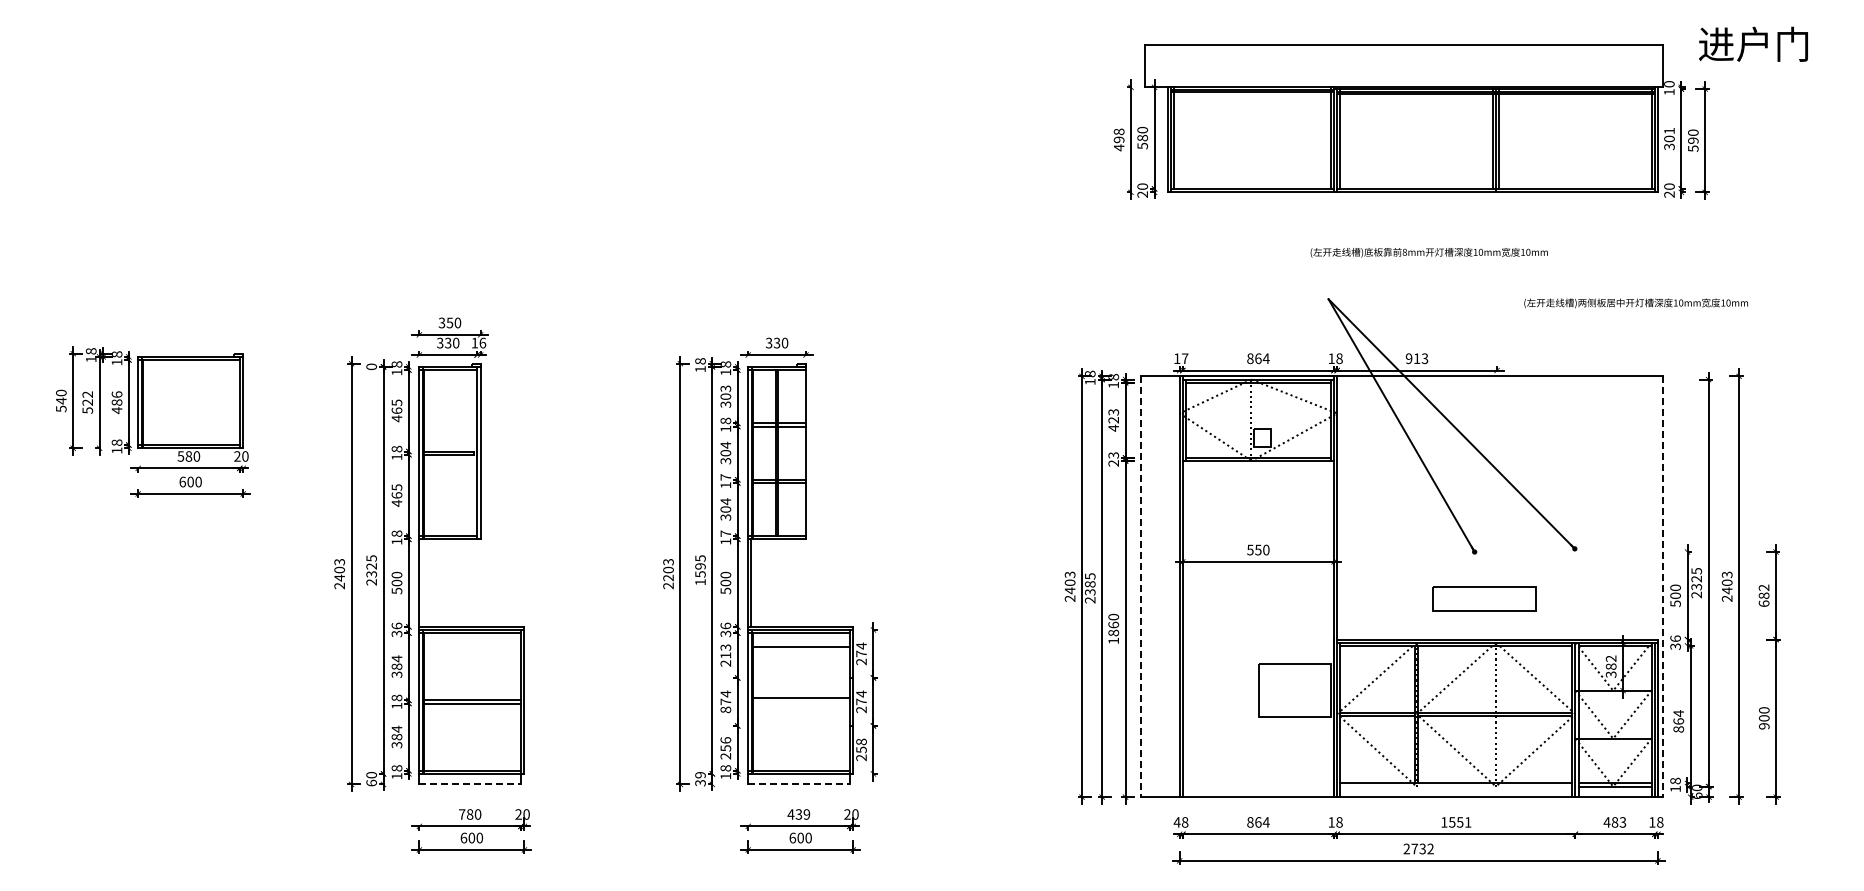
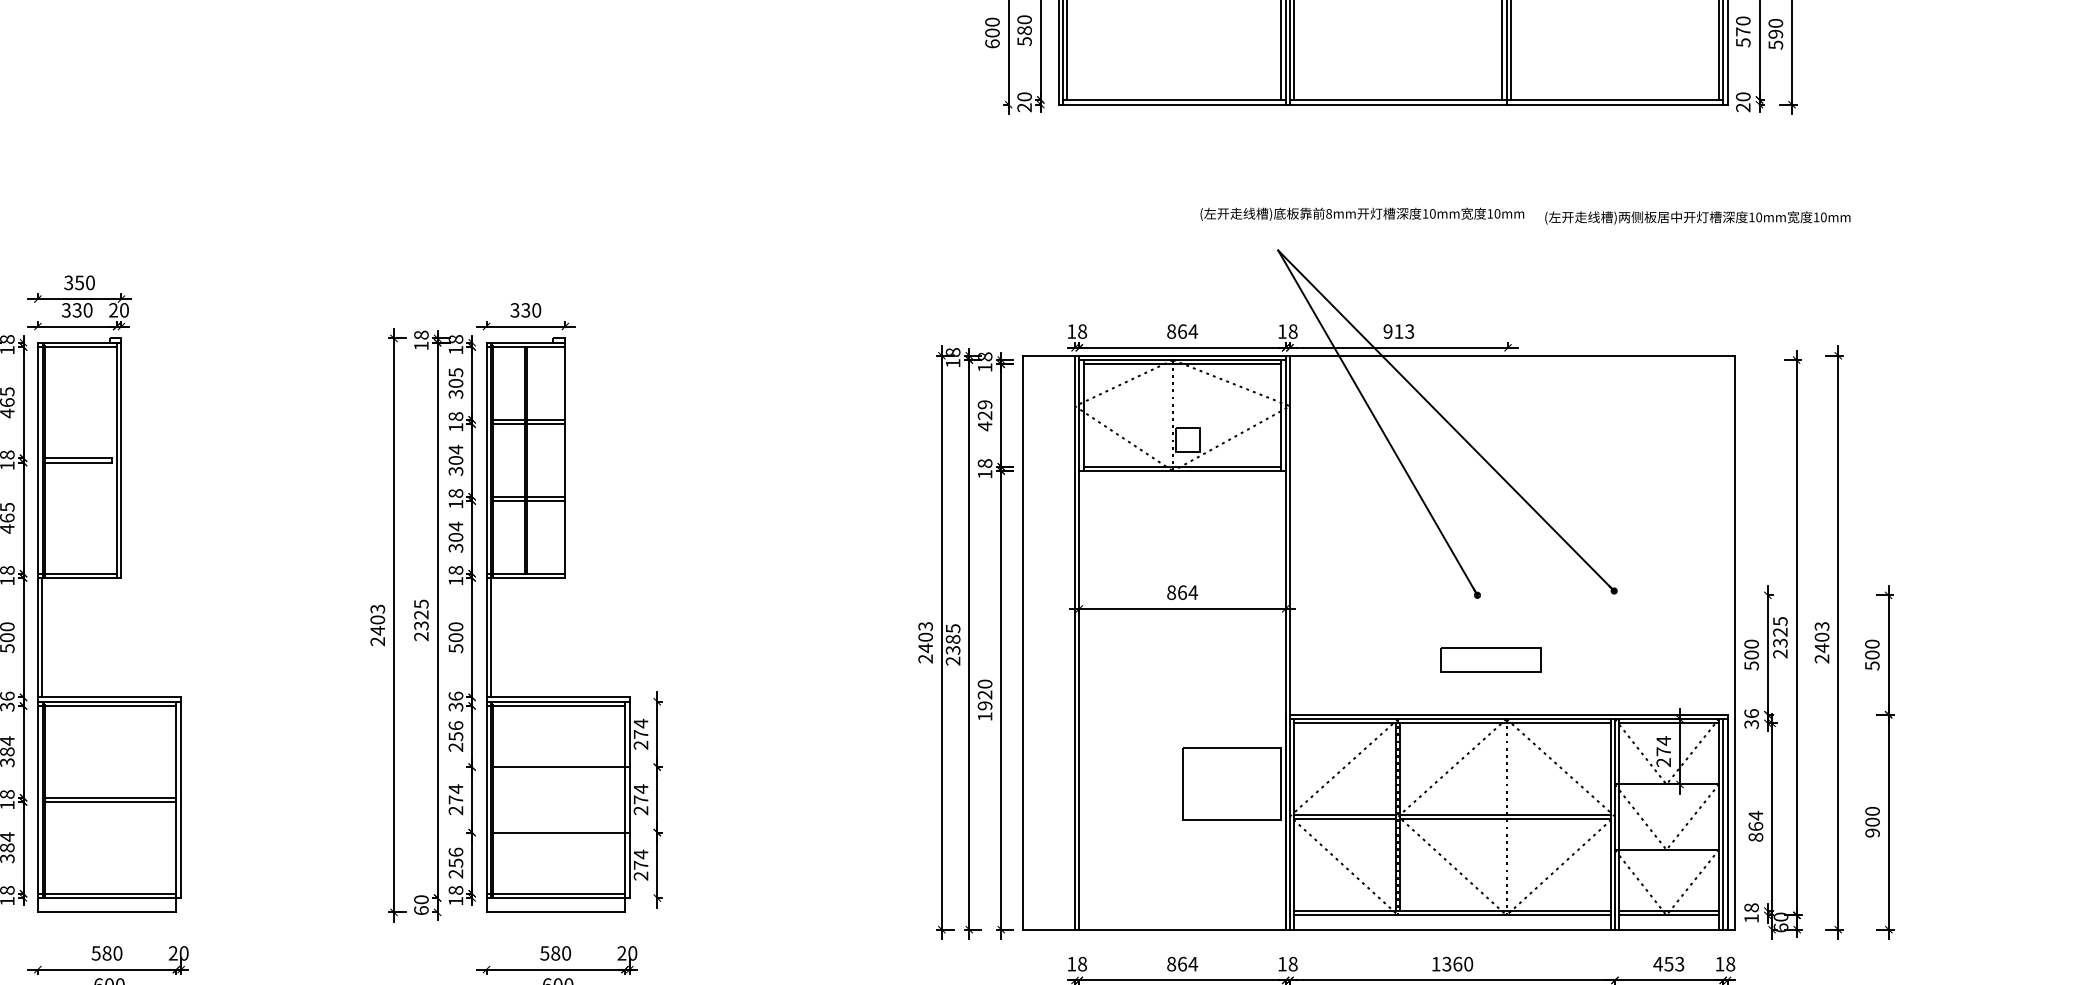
text: (1669, 138) -> (1743, 31), 301 -> 570
text: (1118, 139) -> (991, 32), 498 -> 600
text: (1428, 252) -> (1361, 213), moved
text: (1635, 303) -> (1696, 218), moved
text: (478, 342) -> (118, 309), 16 -> 20
text: (1185, 358) -> (1083, 331), 17 -> 18
text: (725, 388) -> (455, 372), 303 -> 305
text: (1113, 412) -> (984, 404), 423 -> 429
text: (1113, 459) -> (984, 469), 23 -> 18
text: (725, 477) -> (455, 493), 17 -> 18
text: (725, 533) -> (455, 570), 17 -> 18
text: (1258, 549) -> (1182, 591), 550 -> 864
text: (700, 574) -> (421, 625), 1595 -> 2325
text: (668, 577) -> (377, 630), 2203 -> 2403
line: (422, 582) -> (42, 636), added
line: (1141, 587) -> (1023, 643), dashed -> solid
line: (1663, 587) -> (1735, 643), dashed -> solid
text: (1763, 595) -> (1871, 654), 682 -> 500
part: (1484, 599) -> (1490, 660), size x0.71
text: (1113, 628) -> (984, 699), 1860 -> 1920
line: (801, 646) -> (559, 766), moved
text: (725, 651) -> (455, 731), 213 -> 256
text: (1610, 666) -> (1662, 751), 382 -> 274
line: (801, 697) -> (559, 831), moved
text: (725, 709) -> (455, 810), 874 -> 274
text: (861, 745) -> (641, 859), 258 -> 274
text: (700, 779) -> (421, 905), 39 -> 60
line: (470, 784) -> (107, 912), dashed -> solid
line: (799, 784) -> (556, 912), dashed -> solid
line: (1456, 786) -> (1452, 915), added
text: (461, 814) -> (95, 953), 780 -> 580
text: (798, 814) -> (555, 953), 439 -> 580
text: (1176, 822) -> (1070, 964), 48 -> 18
text: (1460, 822) -> (1458, 964), 1551 -> 1360
text: (1614, 822) -> (1668, 964), 483 -> 453

